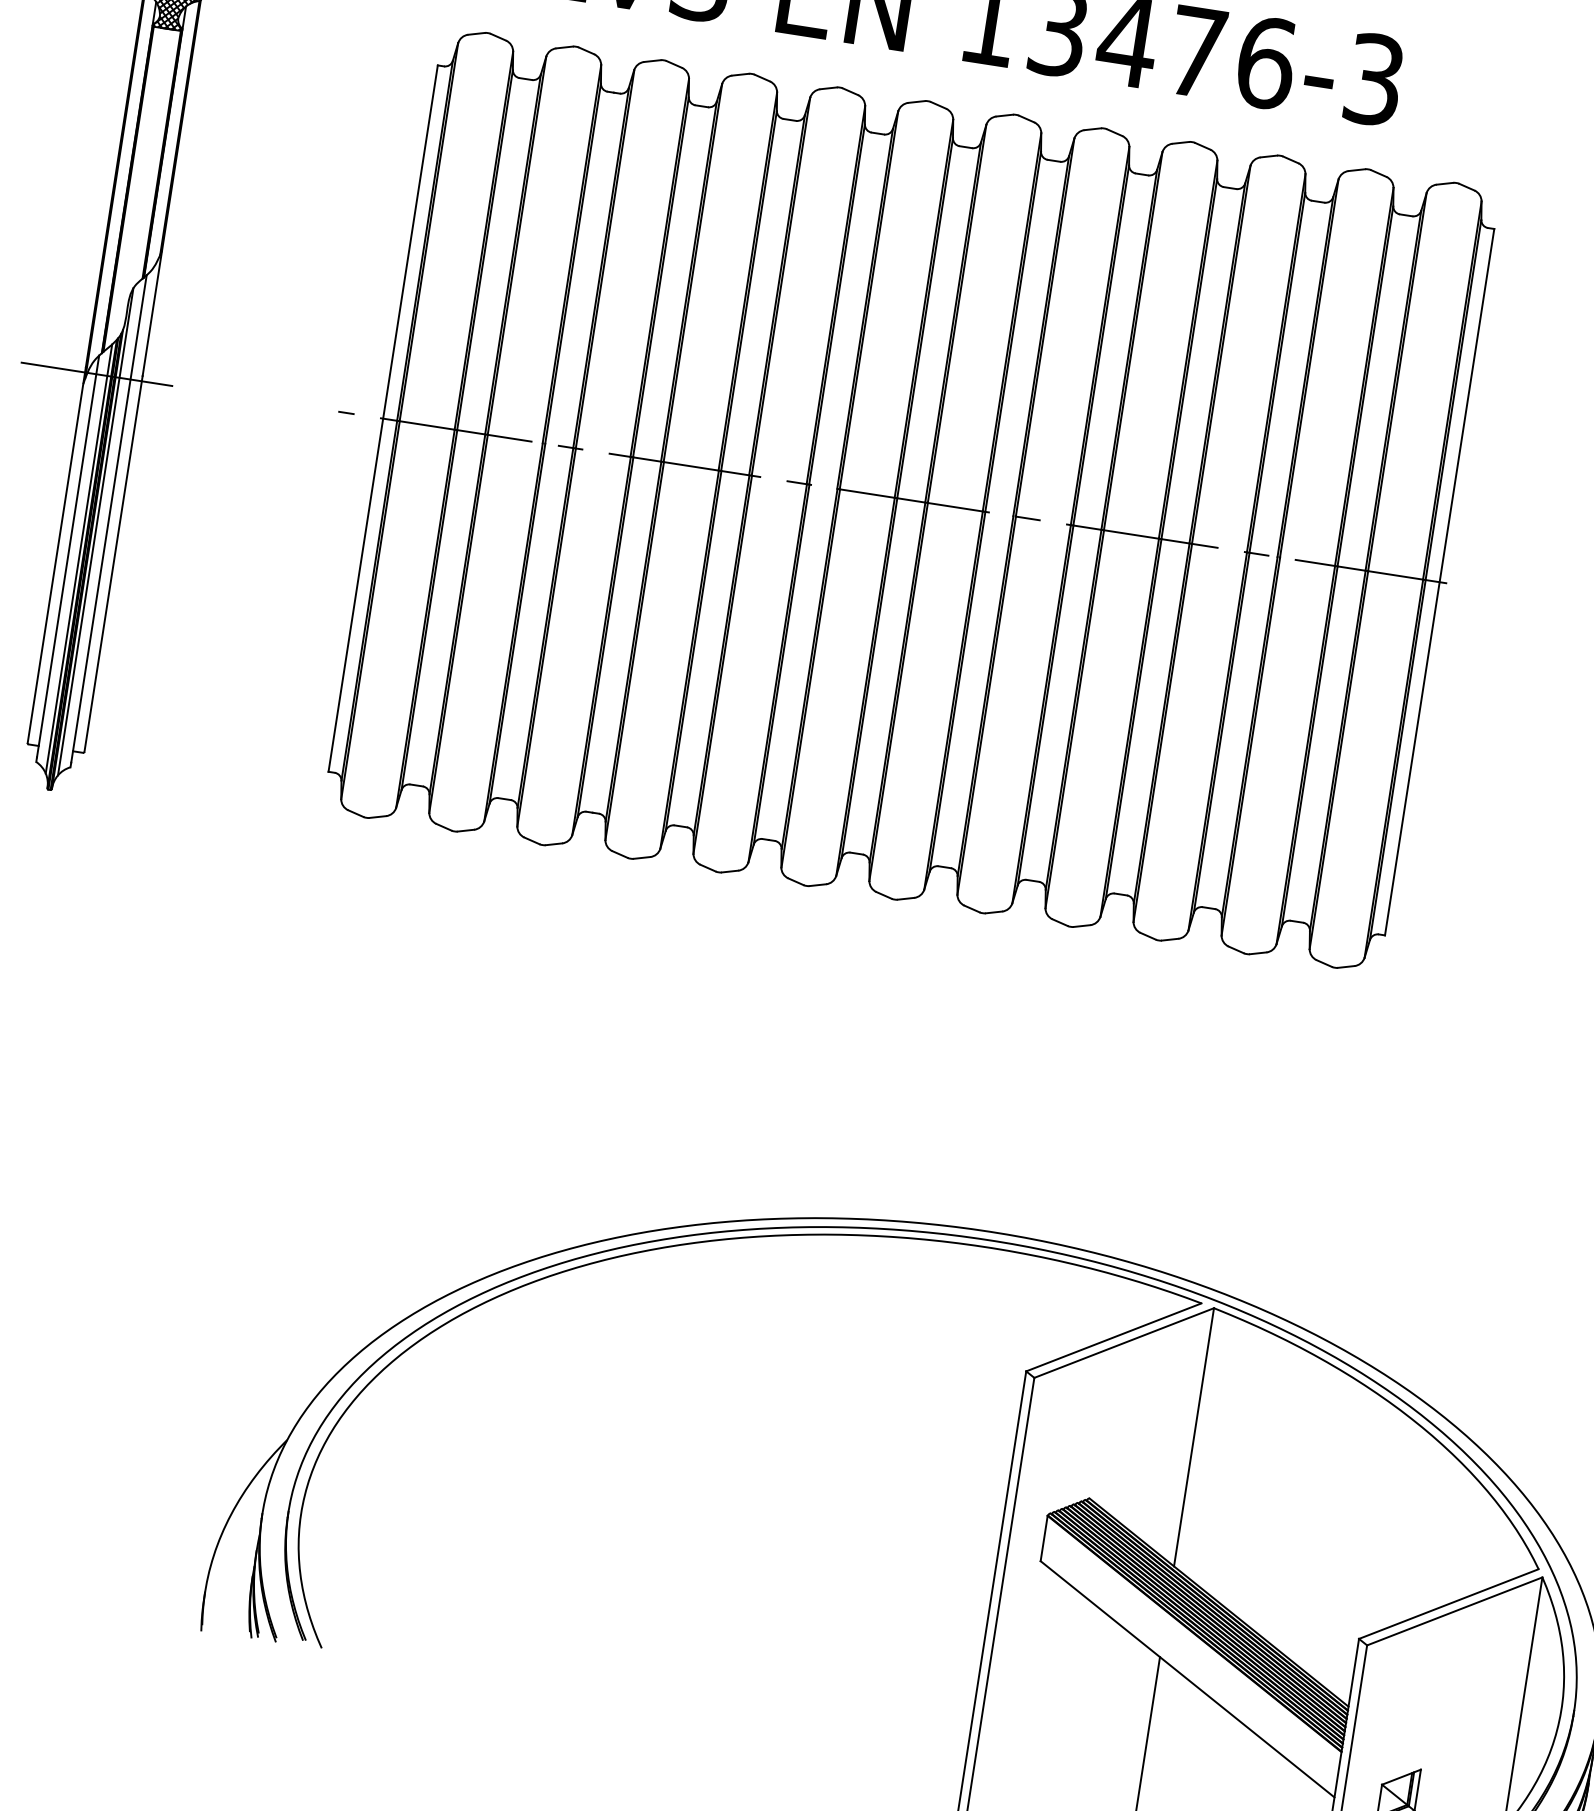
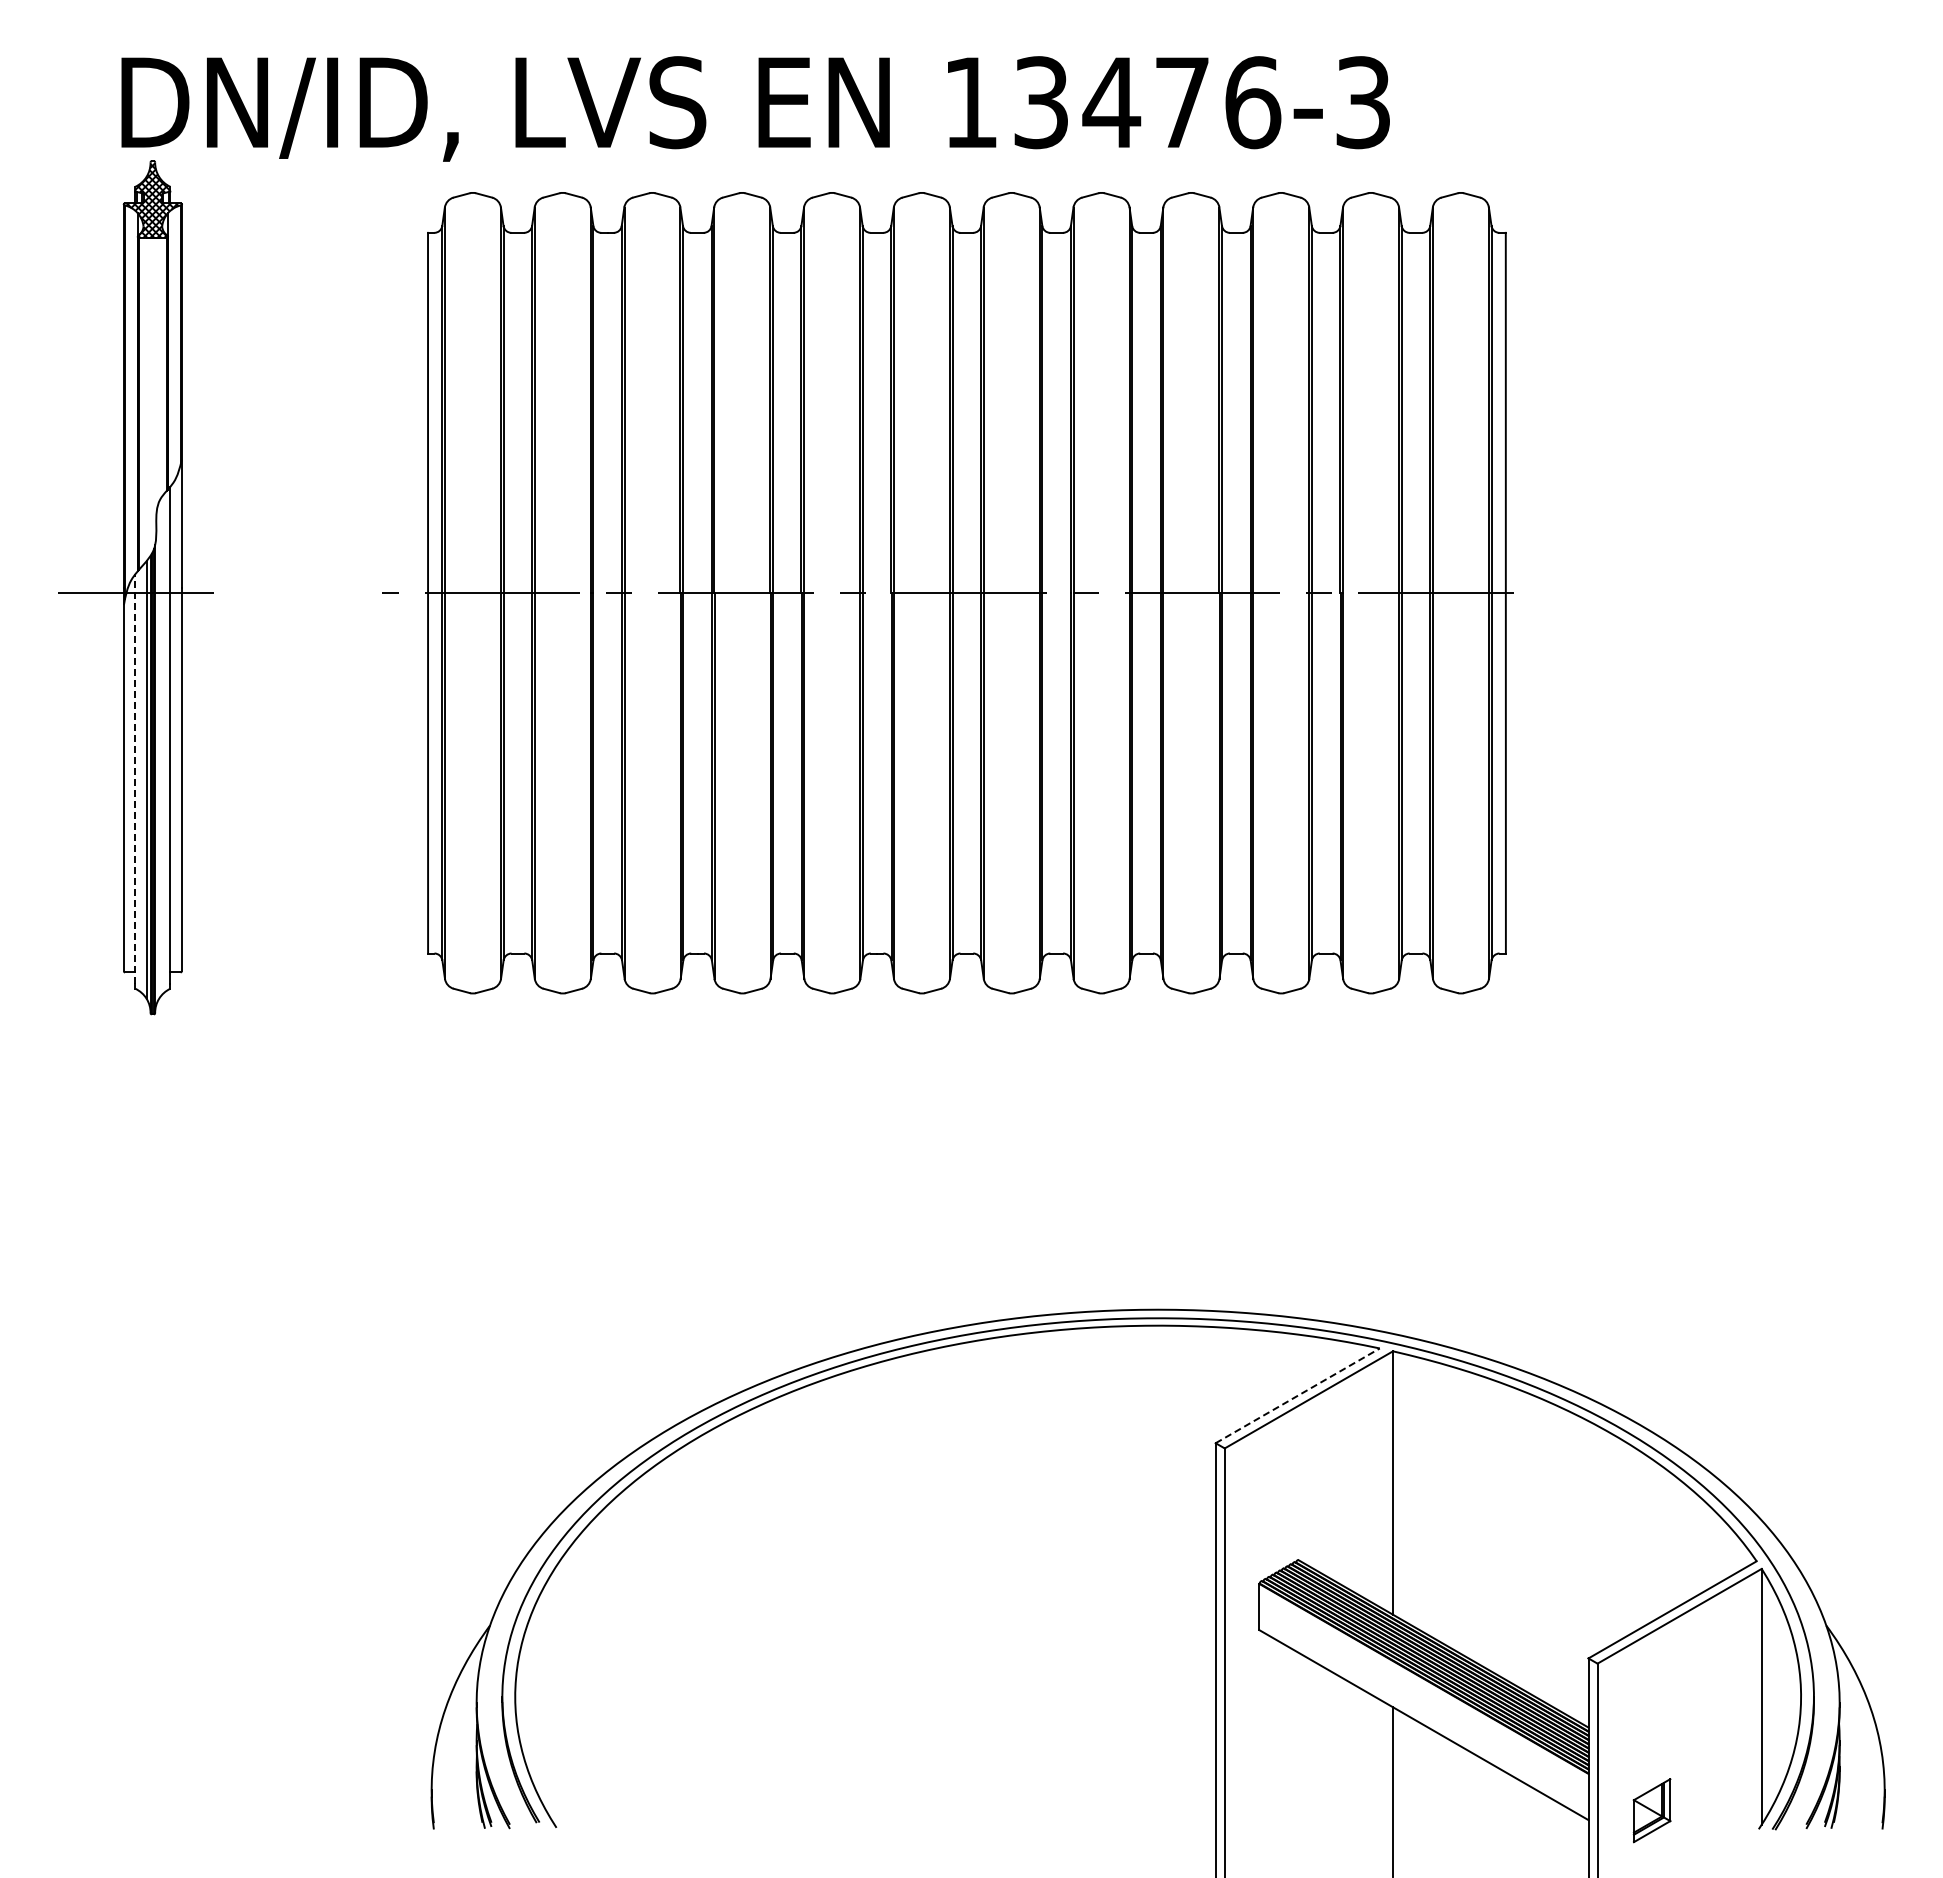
line: (96, 531) -> (159, 749), removed
line: (68, 556) -> (135, 779), solid -> dashed
line: (1113, 1337) -> (1297, 1395), solid -> dashed

